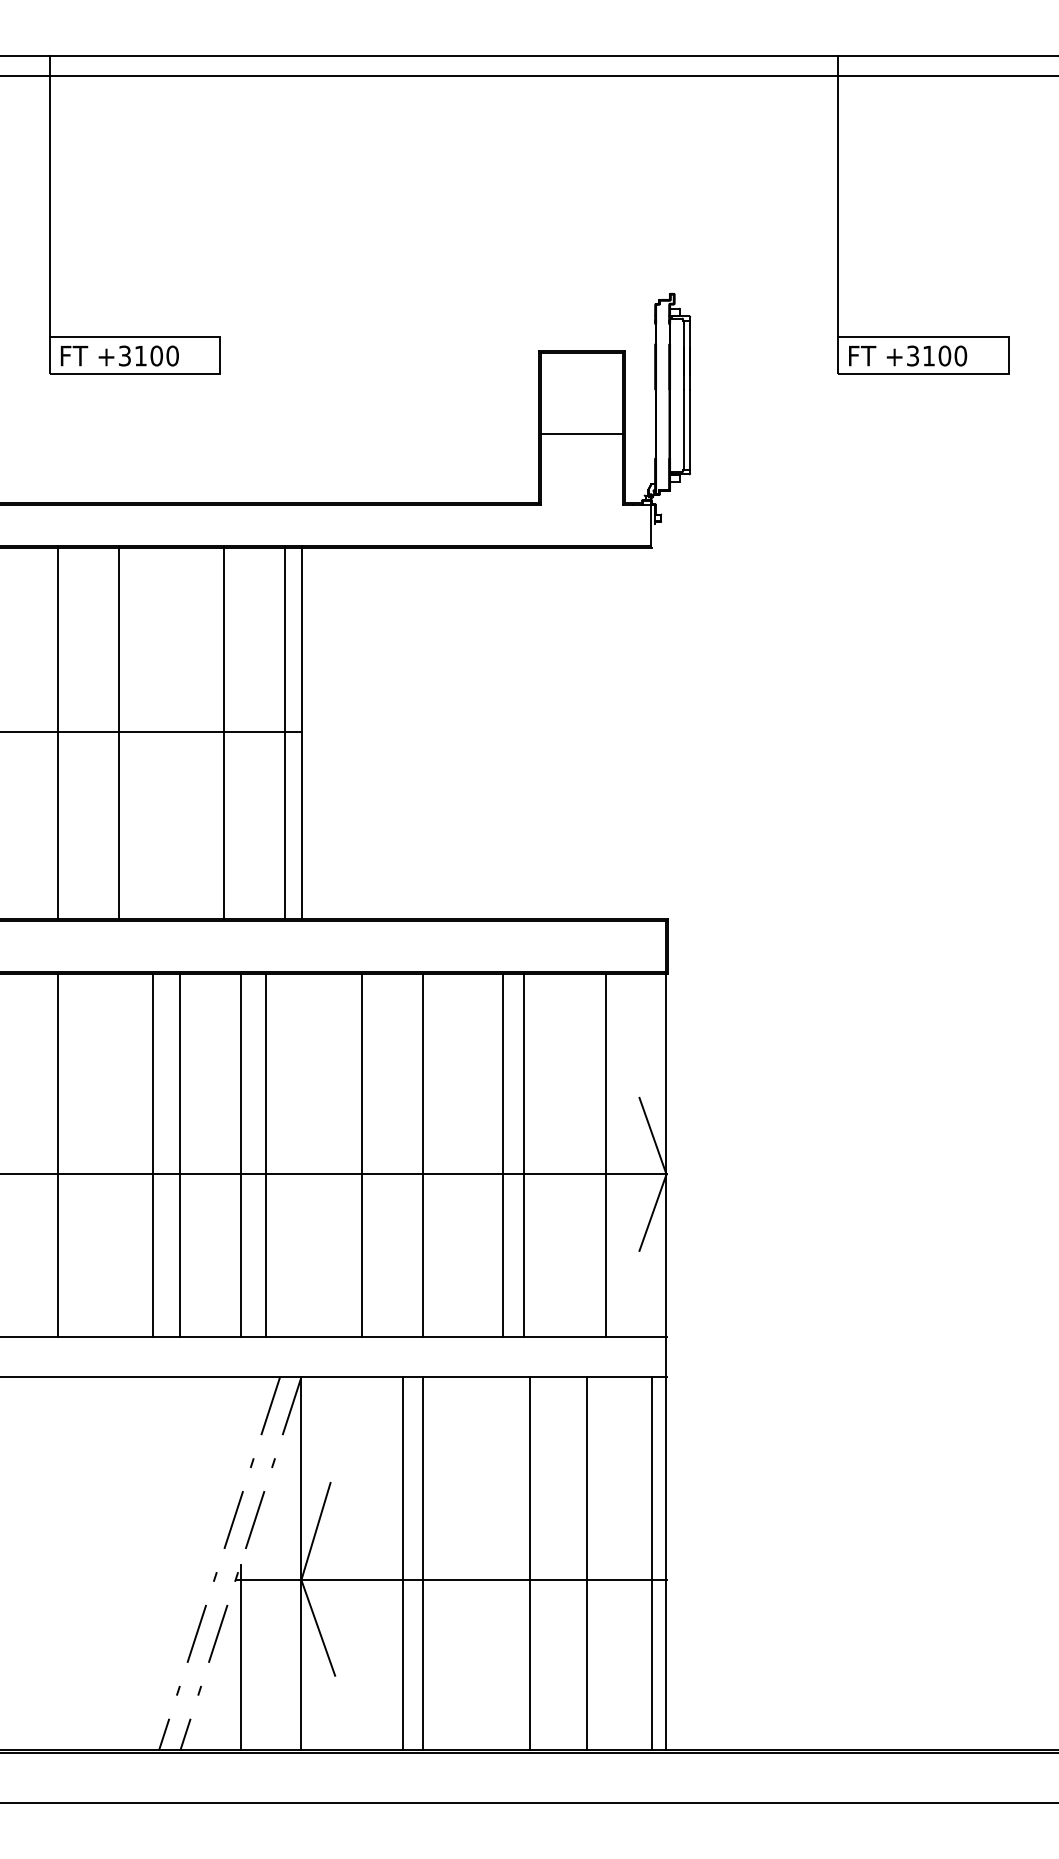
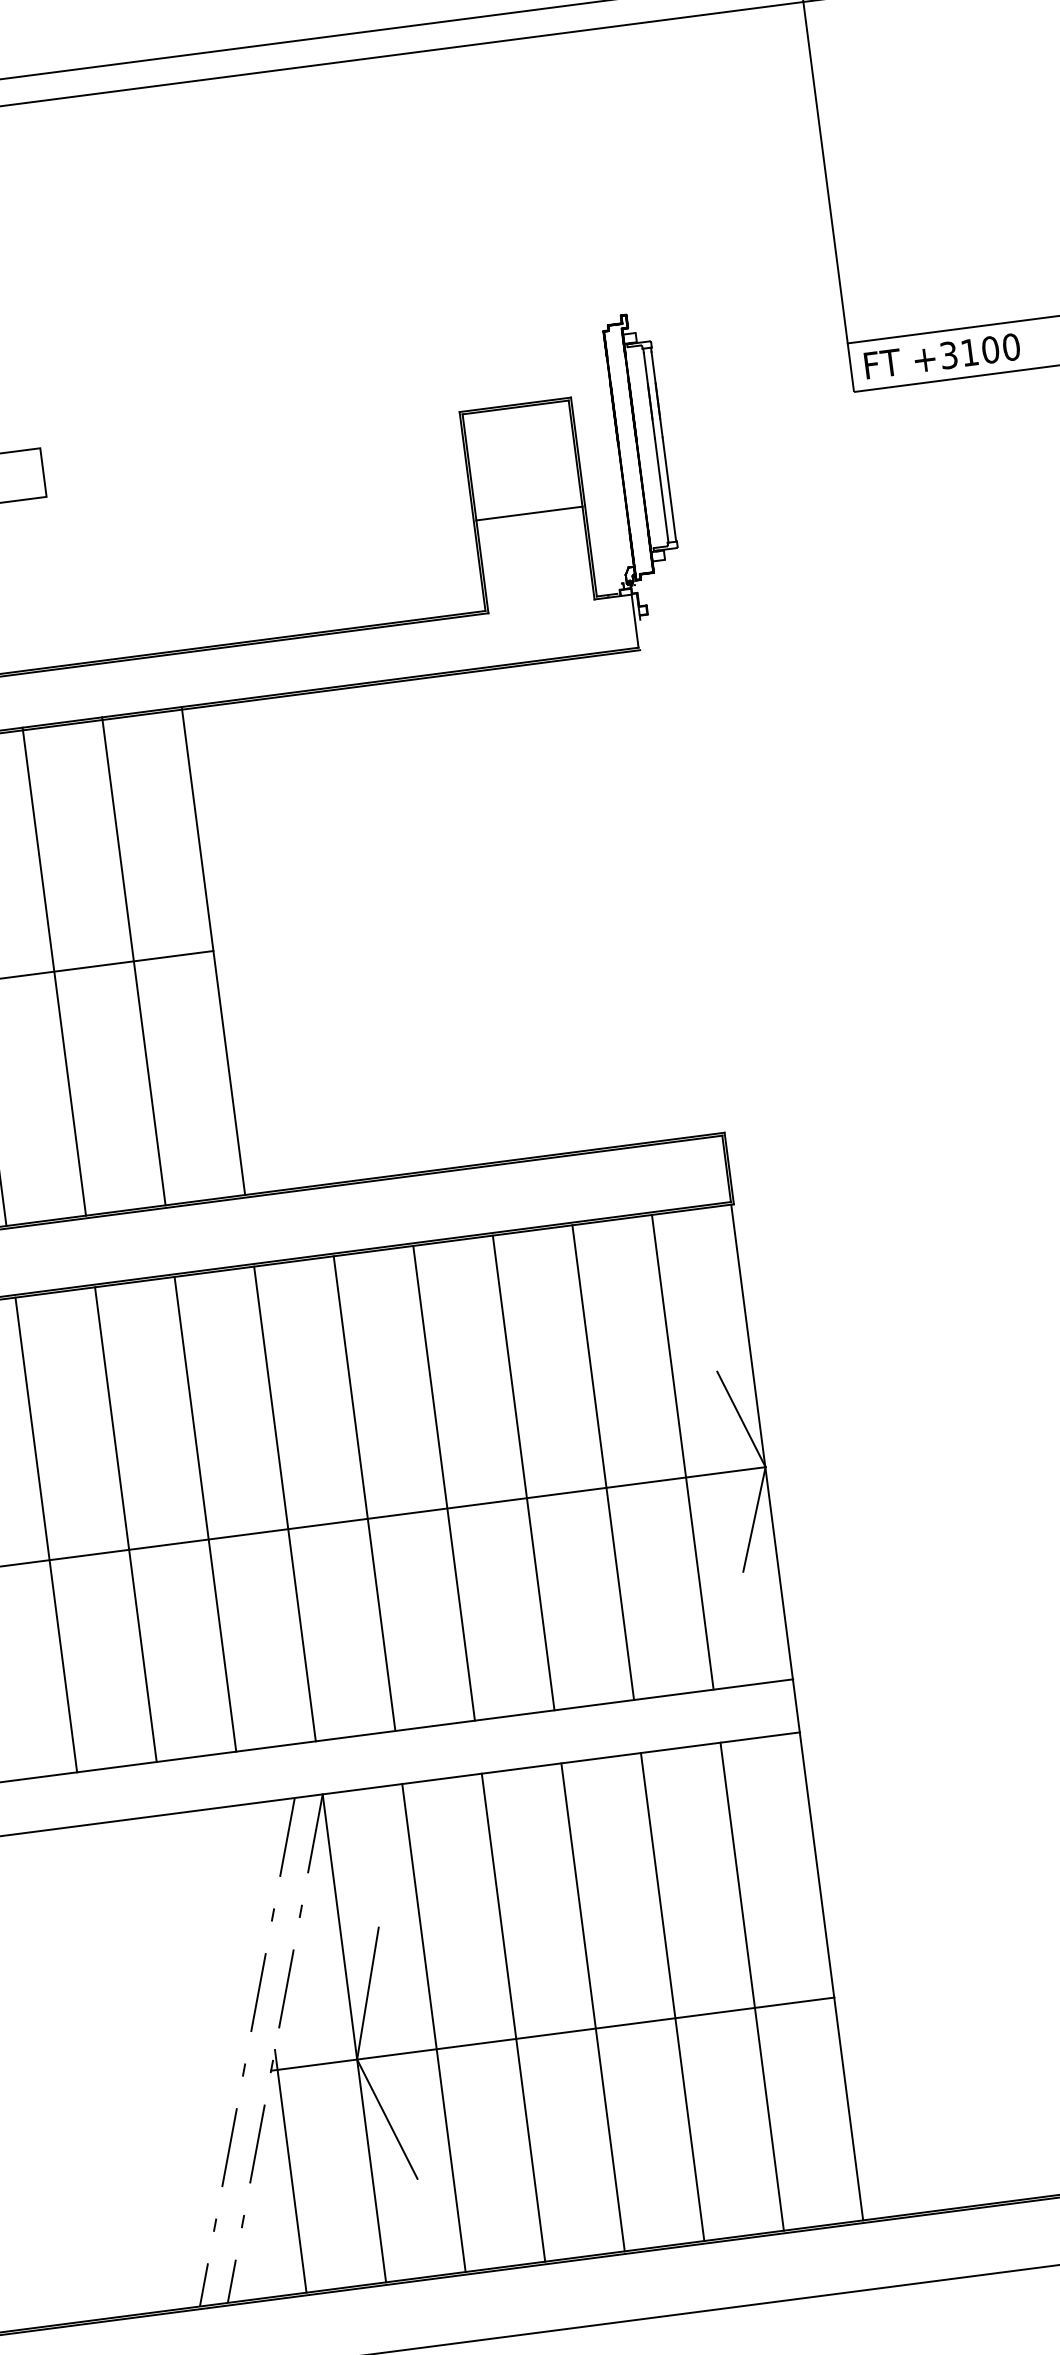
line: (223, 731) -> (53, 970), moved
line: (284, 731) -> (133, 960), moved
line: (152, 1154) -> (45, 1534), moved
line: (266, 1154) -> (285, 1503), moved
line: (502, 1154) -> (602, 1461), moved
line: (523, 1154) -> (522, 1472), moved
line: (403, 1563) -> (434, 2027), moved
line: (529, 1563) -> (592, 2006), moved
line: (586, 1563) -> (672, 1996), moved
line: (651, 1563) -> (751, 1986), moved

